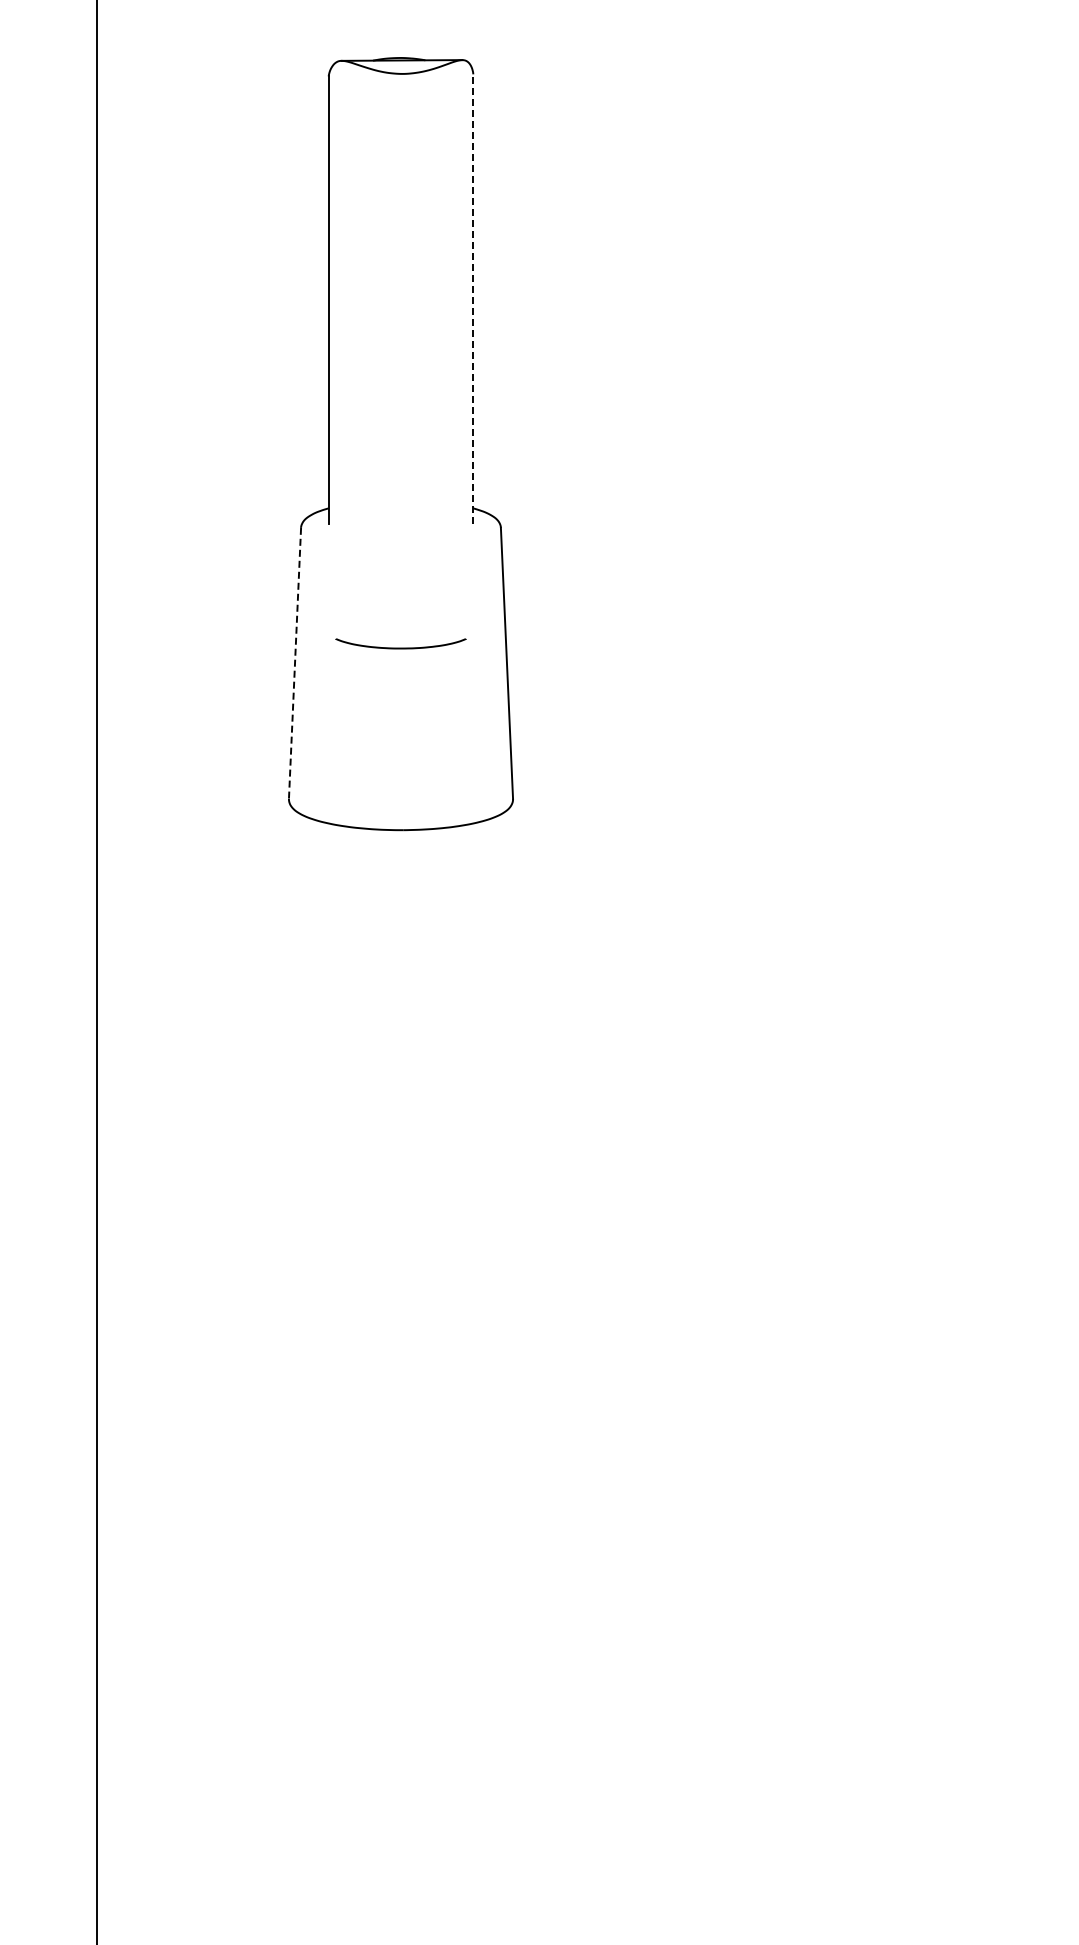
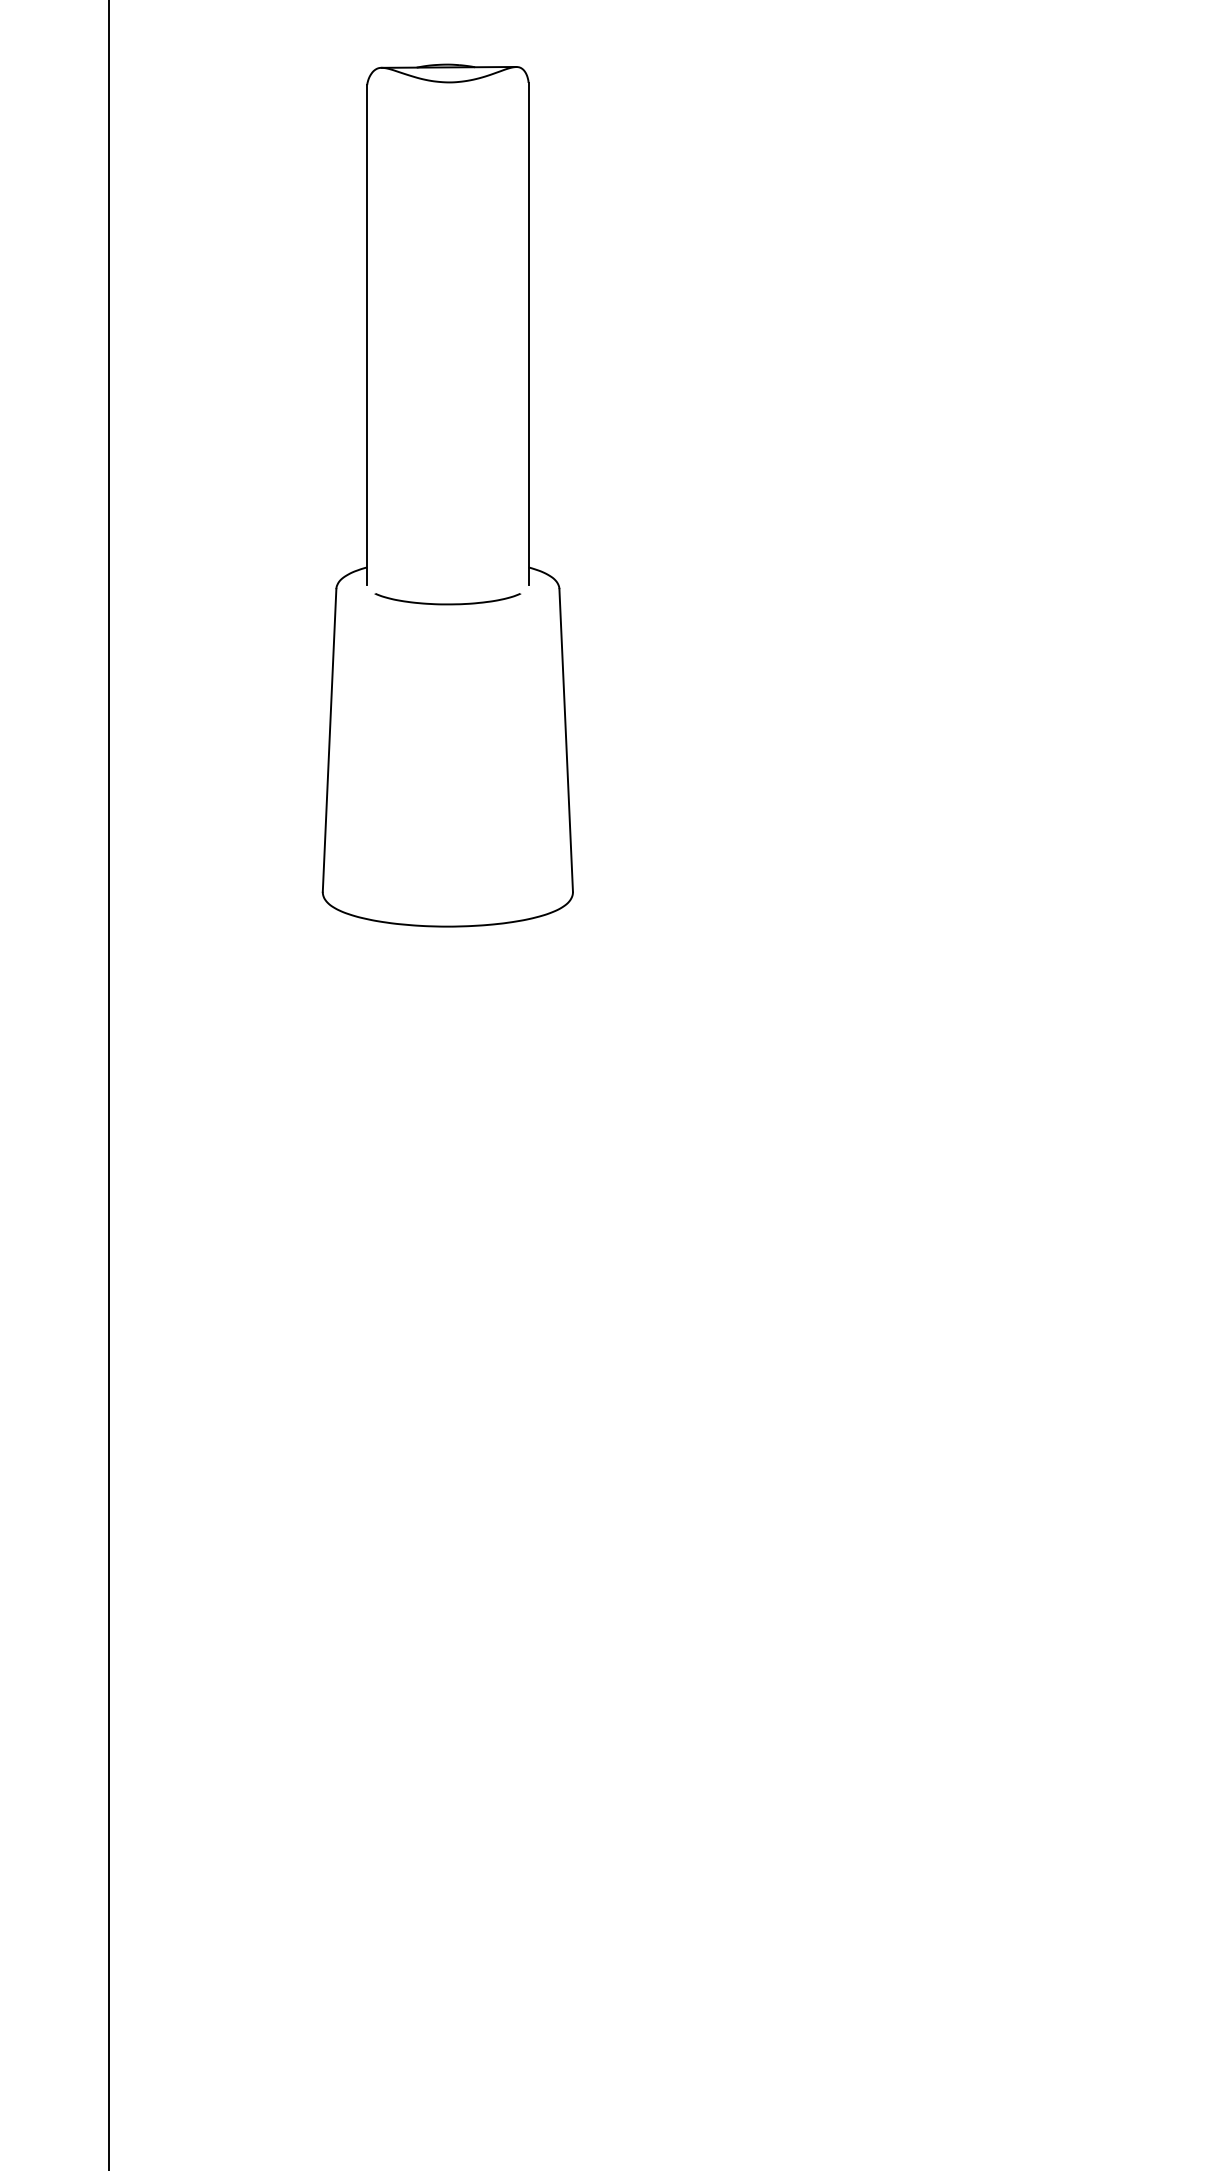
line: (473, 299) -> (528, 334), dashed -> solid
curve: (400, 647) -> (447, 603), moved
line: (295, 663) -> (330, 740), dashed -> solid

